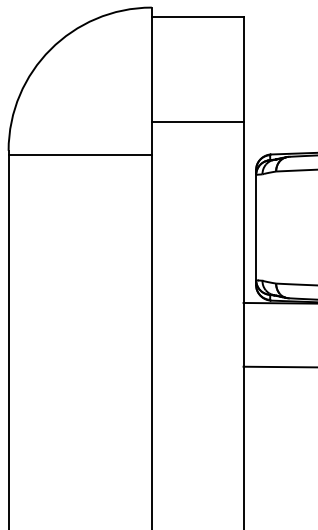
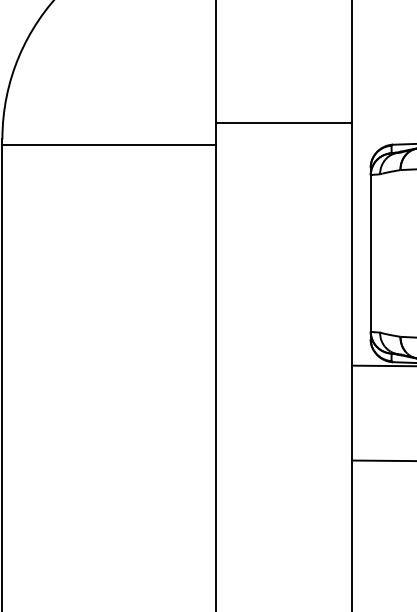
line: (197, 122) -> (283, 123), moved

